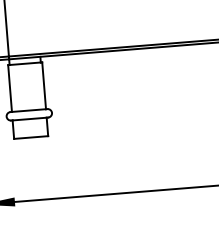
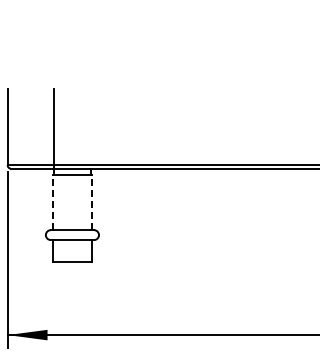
line: (44, 85) -> (92, 202), solid -> dashed
line: (10, 88) -> (52, 202), solid -> dashed

